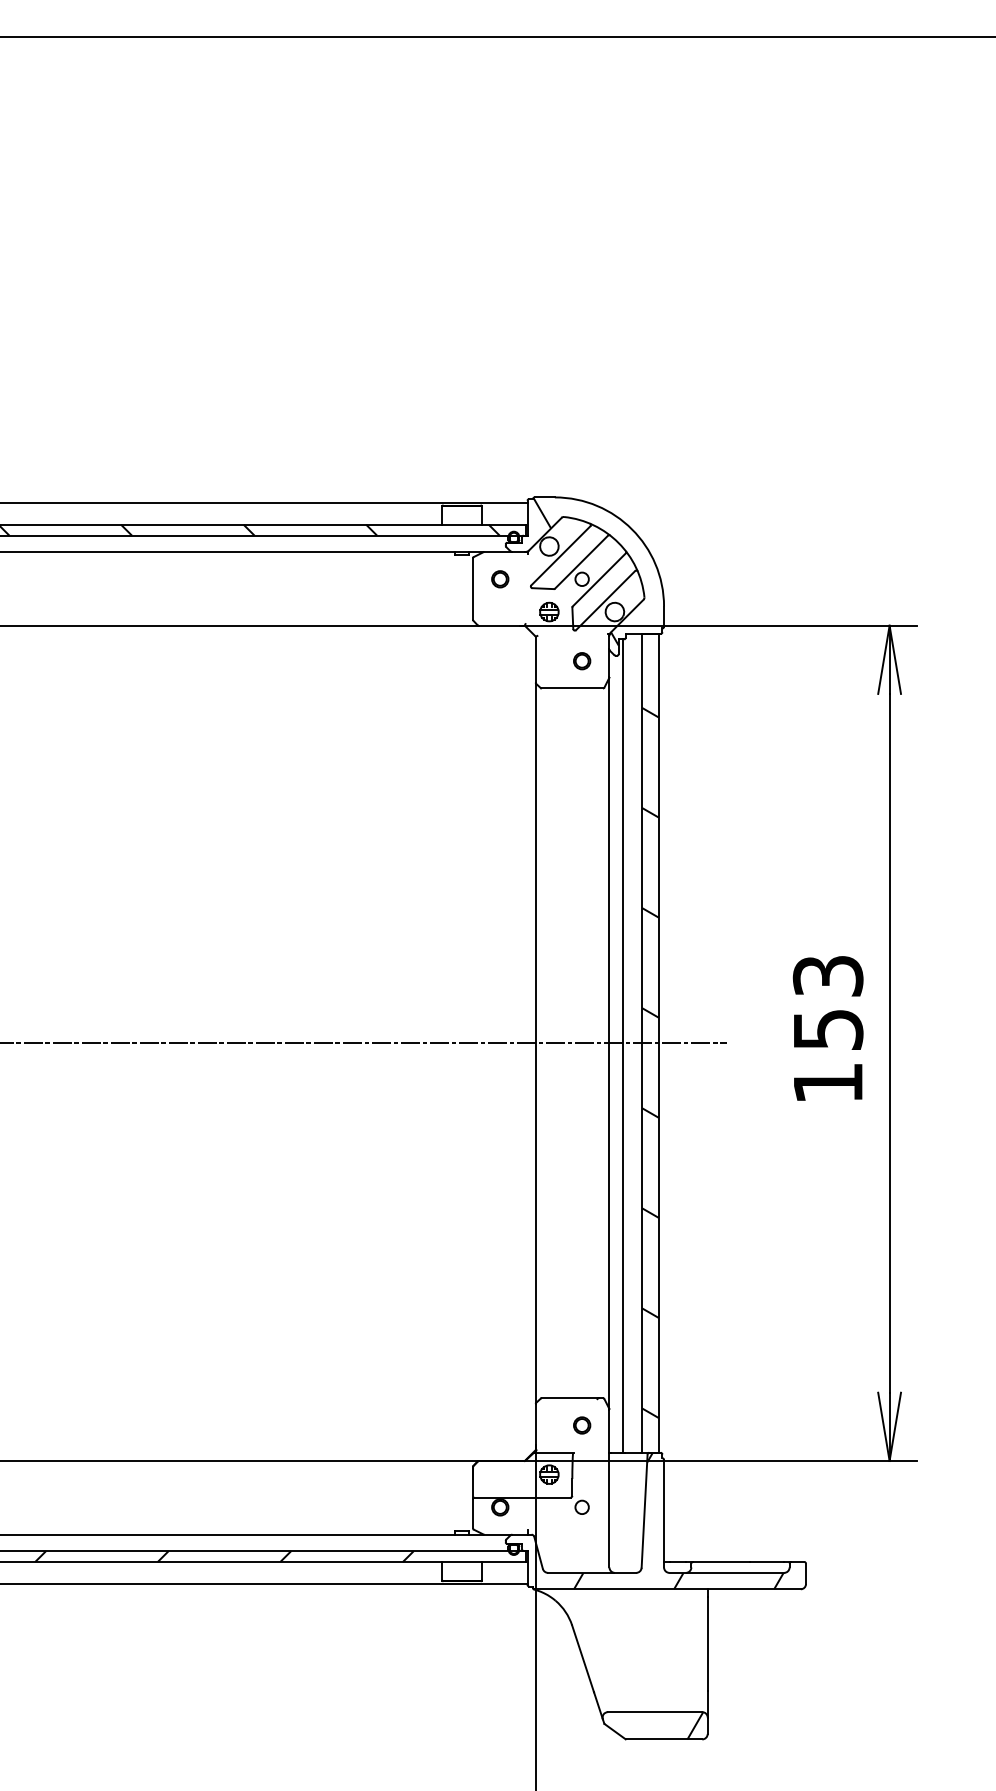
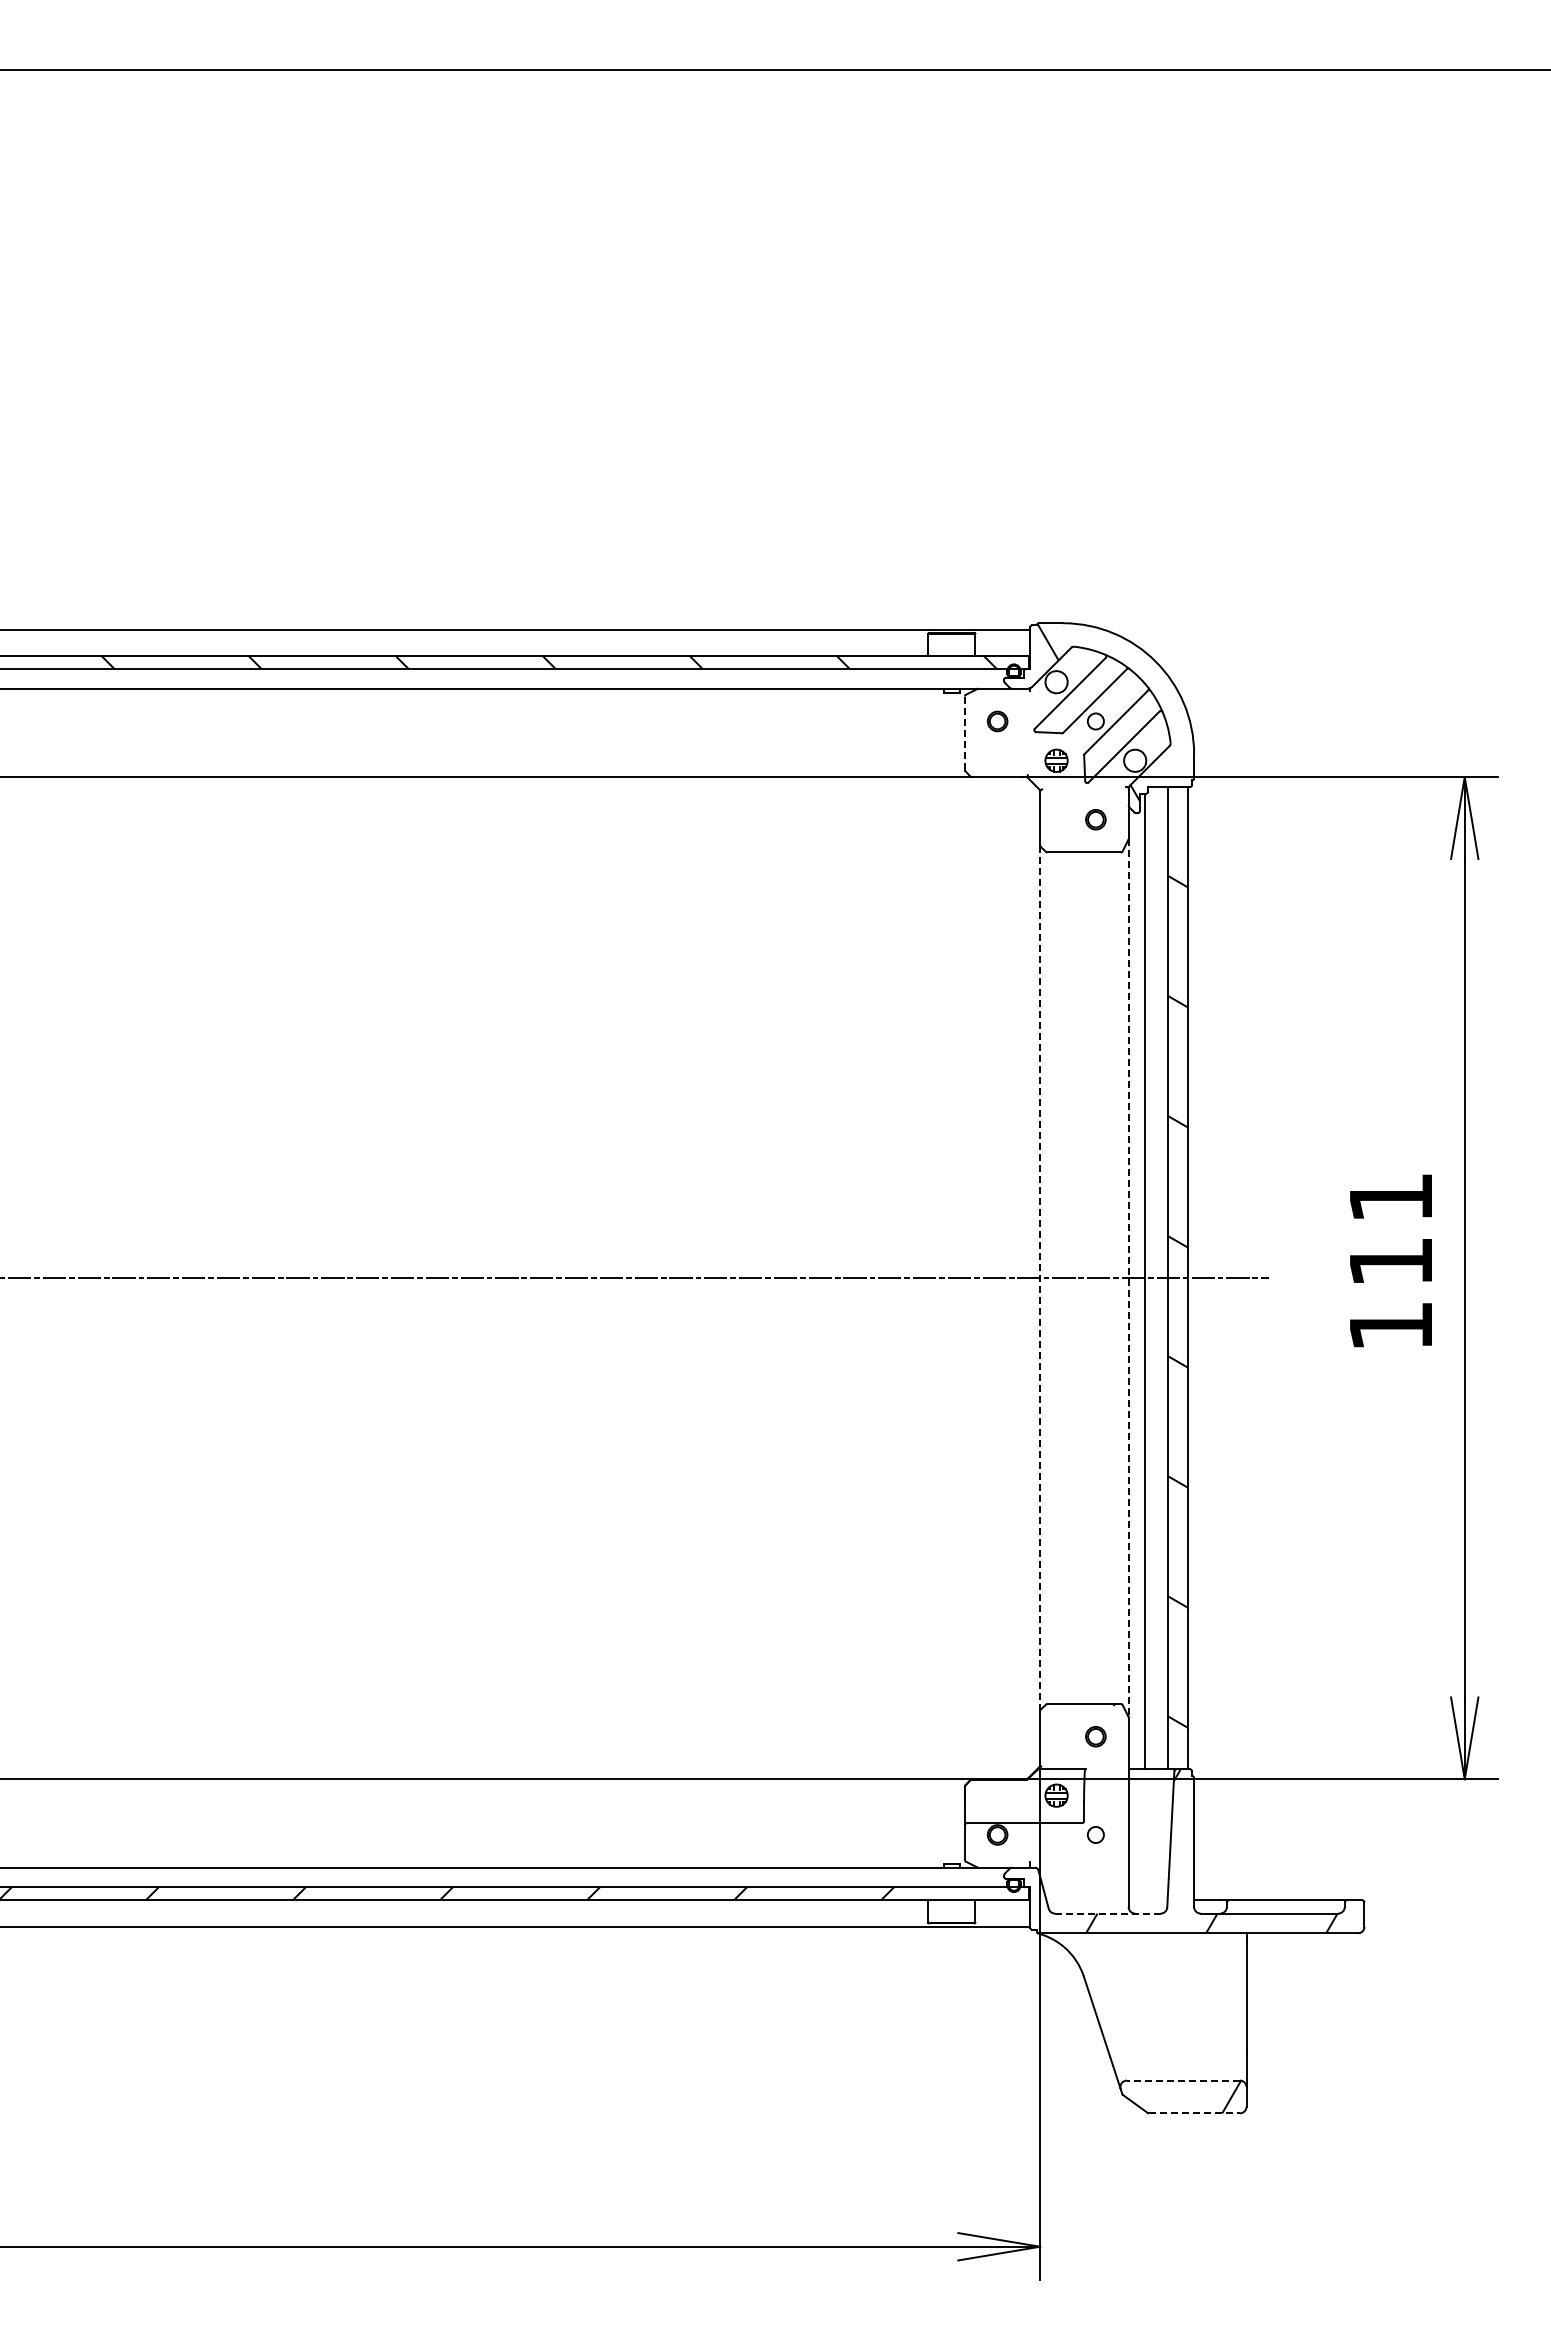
line: (472, 589) -> (964, 733), solid -> dashed
text: (827, 1002) -> (1390, 1229), 153 -> 111
line: (535, 1043) -> (1040, 1278), solid -> dashed
line: (609, 1043) -> (1128, 1278), solid -> dashed
line: (591, 1572) -> (1107, 1913), solid -> dashed
line: (655, 1712) -> (1183, 2080), solid -> dashed
line: (664, 1739) -> (1194, 2113), solid -> dashed

